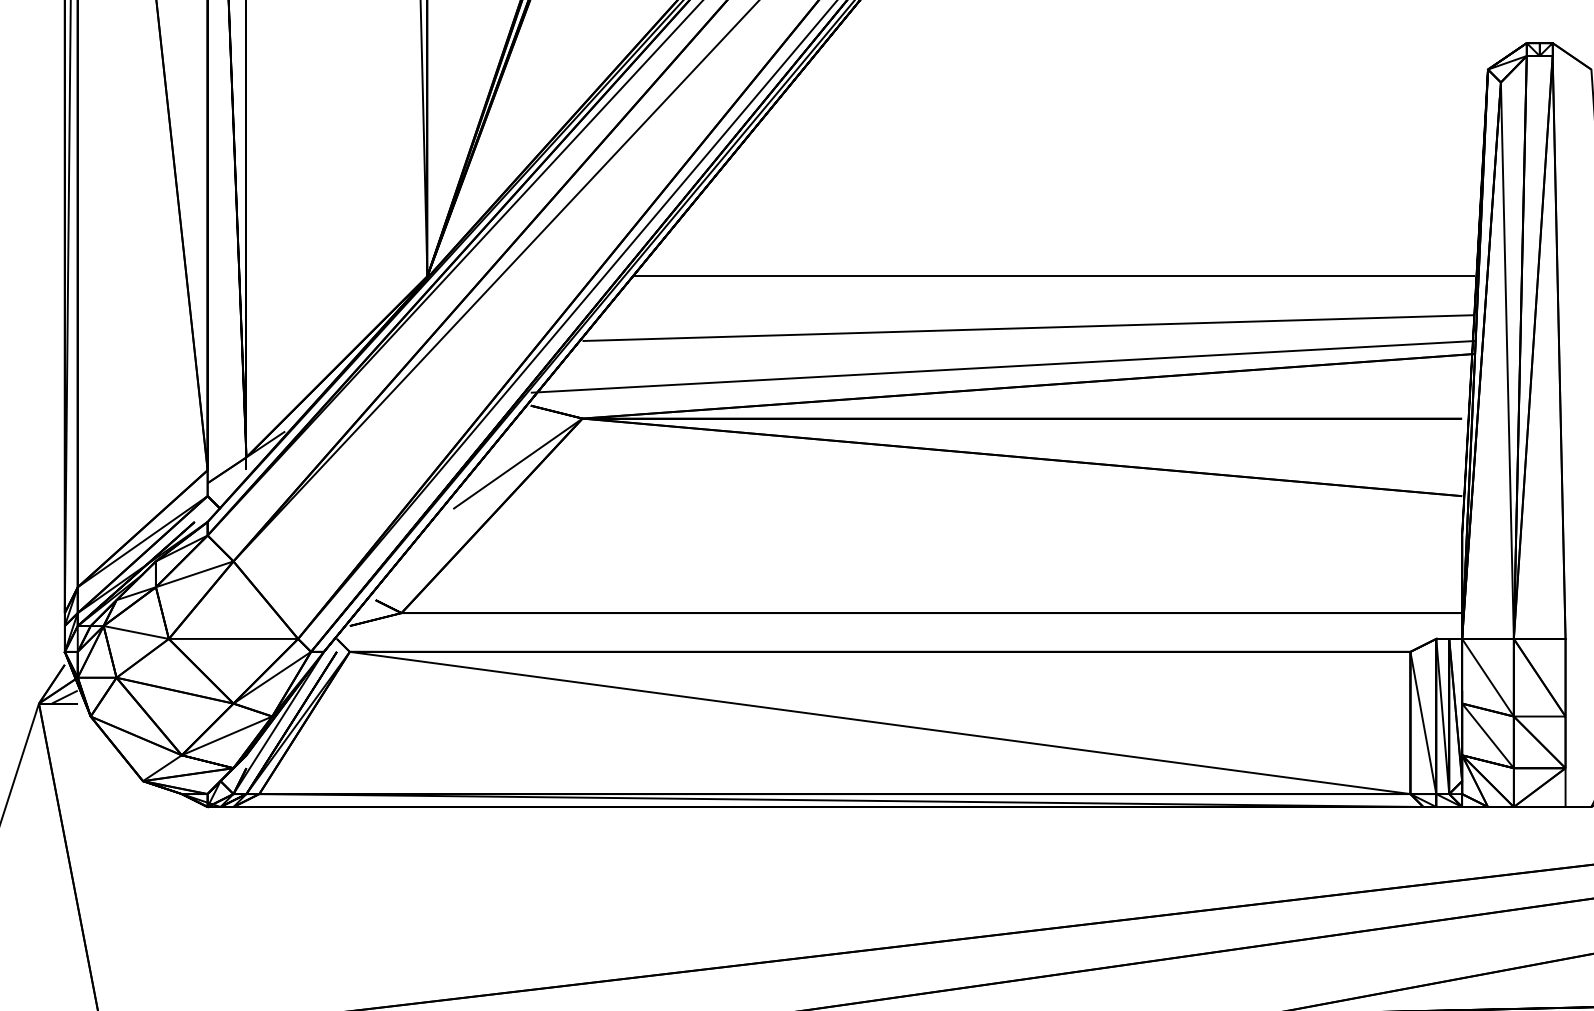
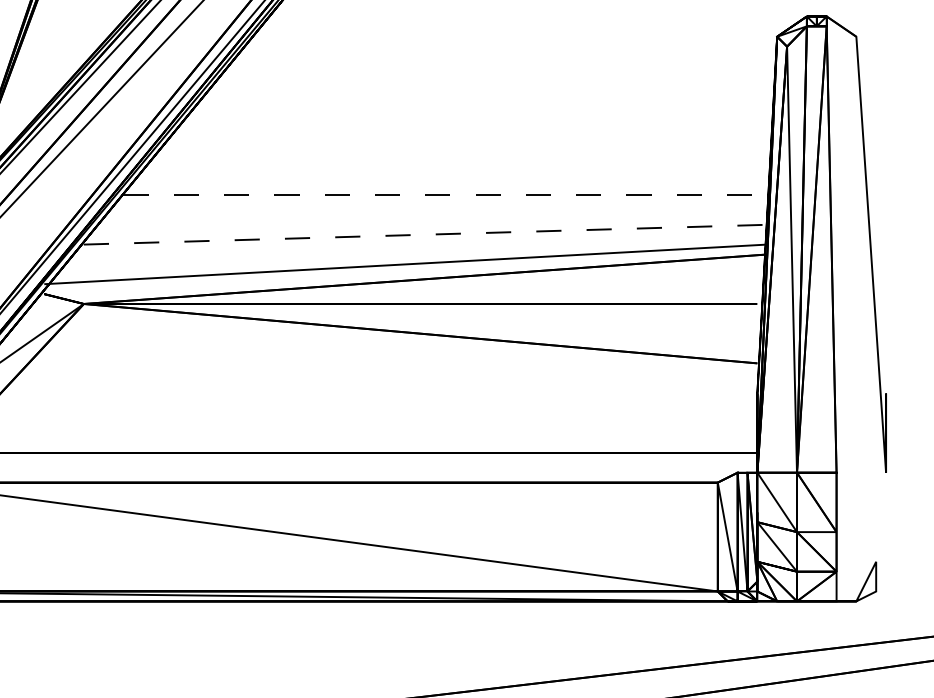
line: (1055, 276) -> (446, 195), solid -> dashed
line: (1029, 328) -> (426, 235), solid -> dashed

